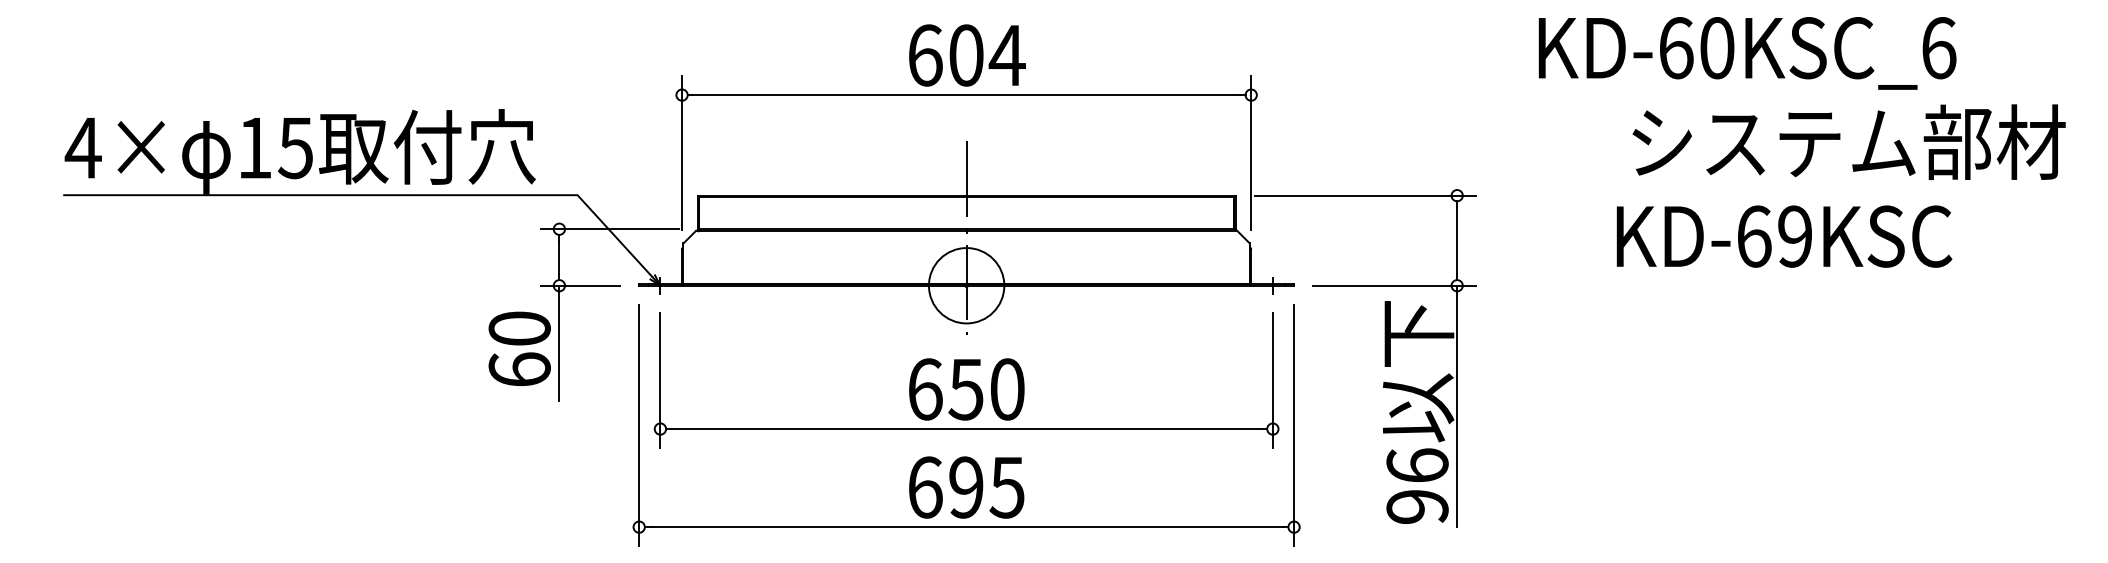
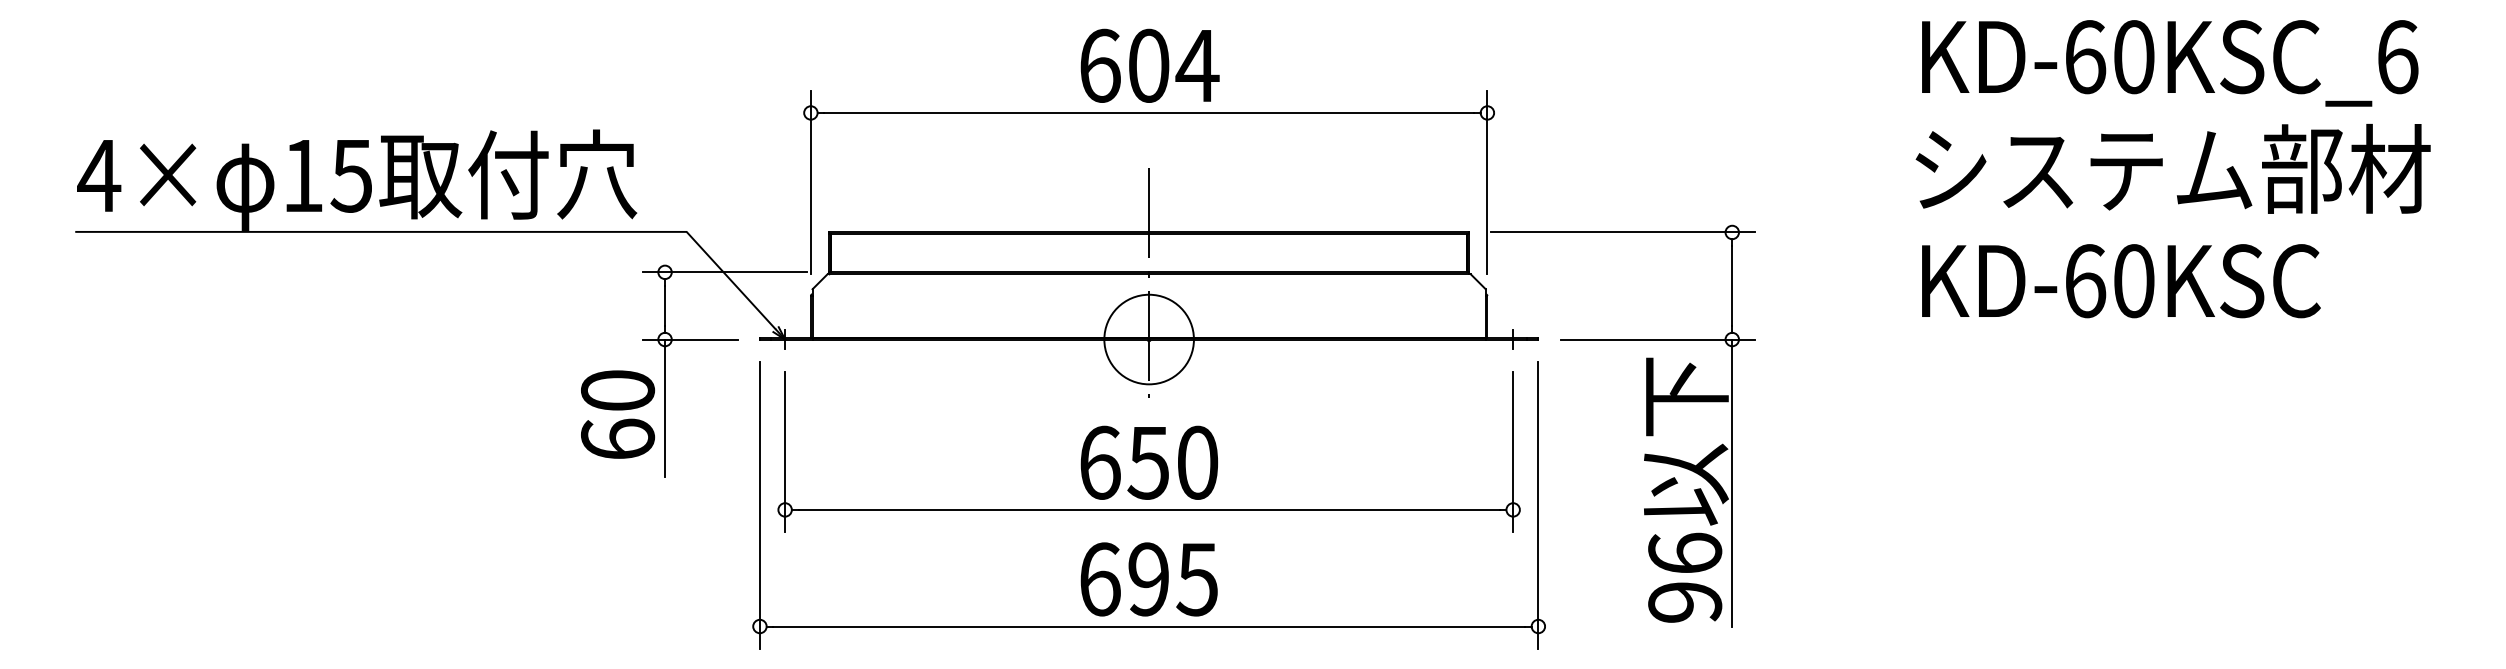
text: (1747, 53) -> (2170, 63), moved
text: (1848, 141) -> (2172, 168), moved
text: (1795, 236) -> (2134, 281), KD-69KSC -> KD-60KSC

